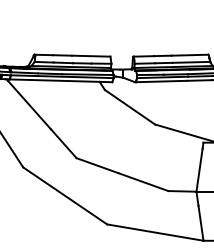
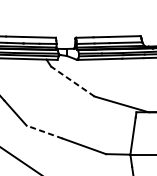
line: (129, 106) -> (72, 80), solid -> dashed
line: (97, 165) -> (44, 132), solid -> dashed

